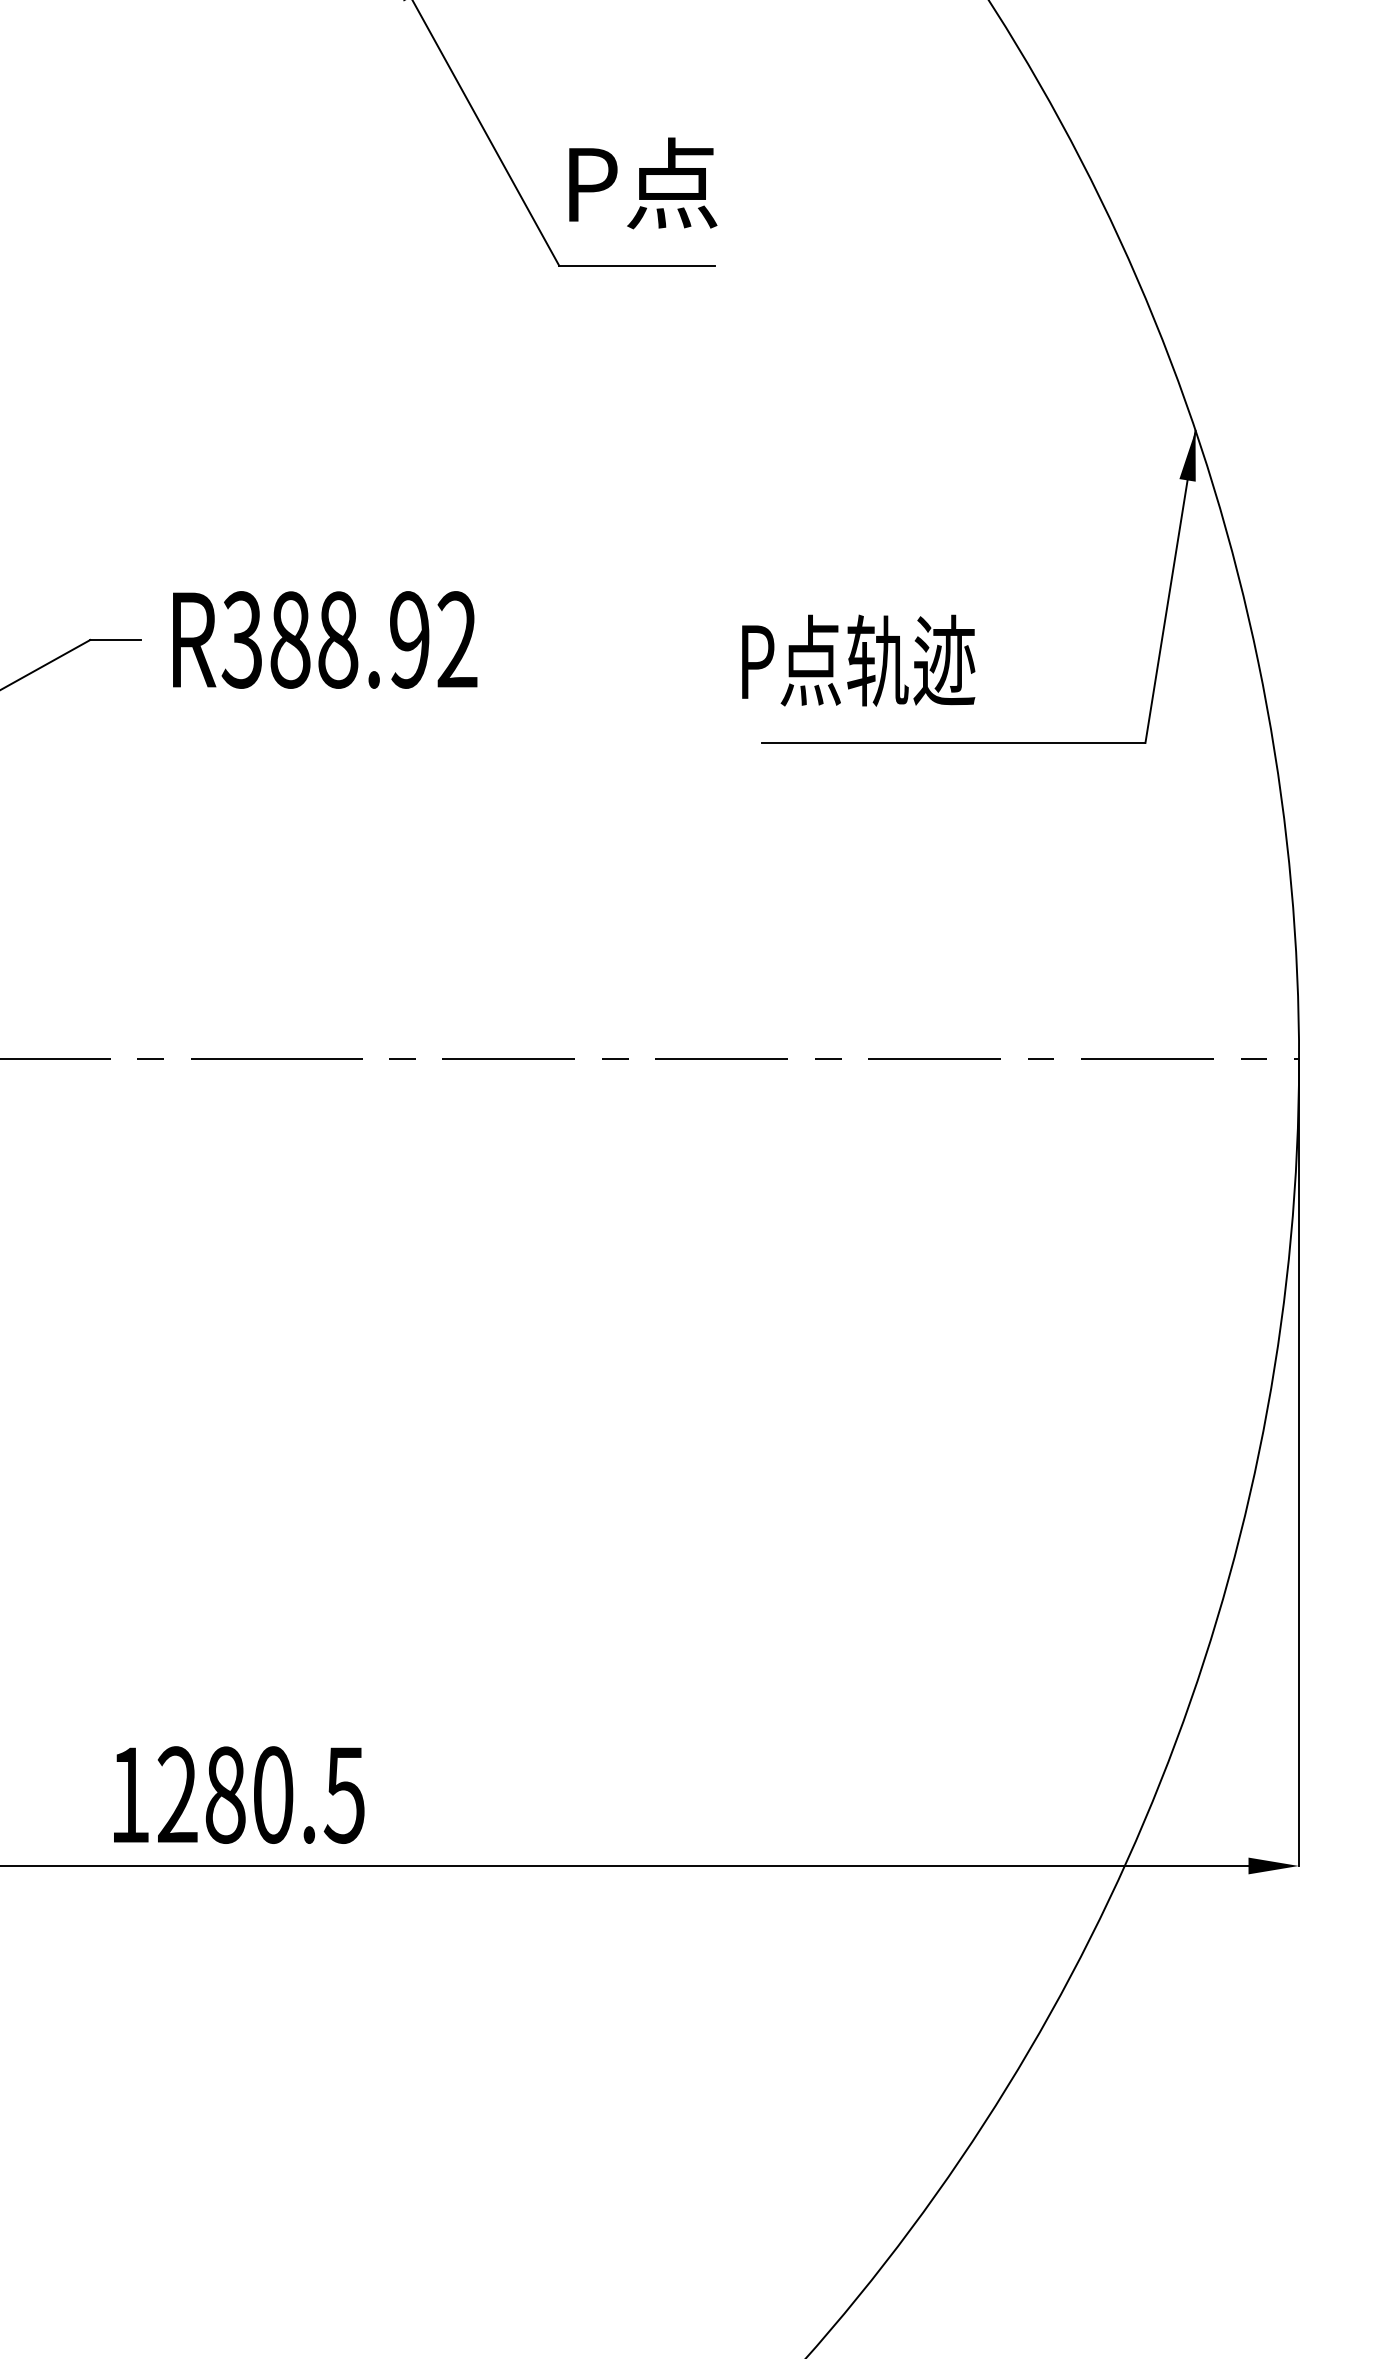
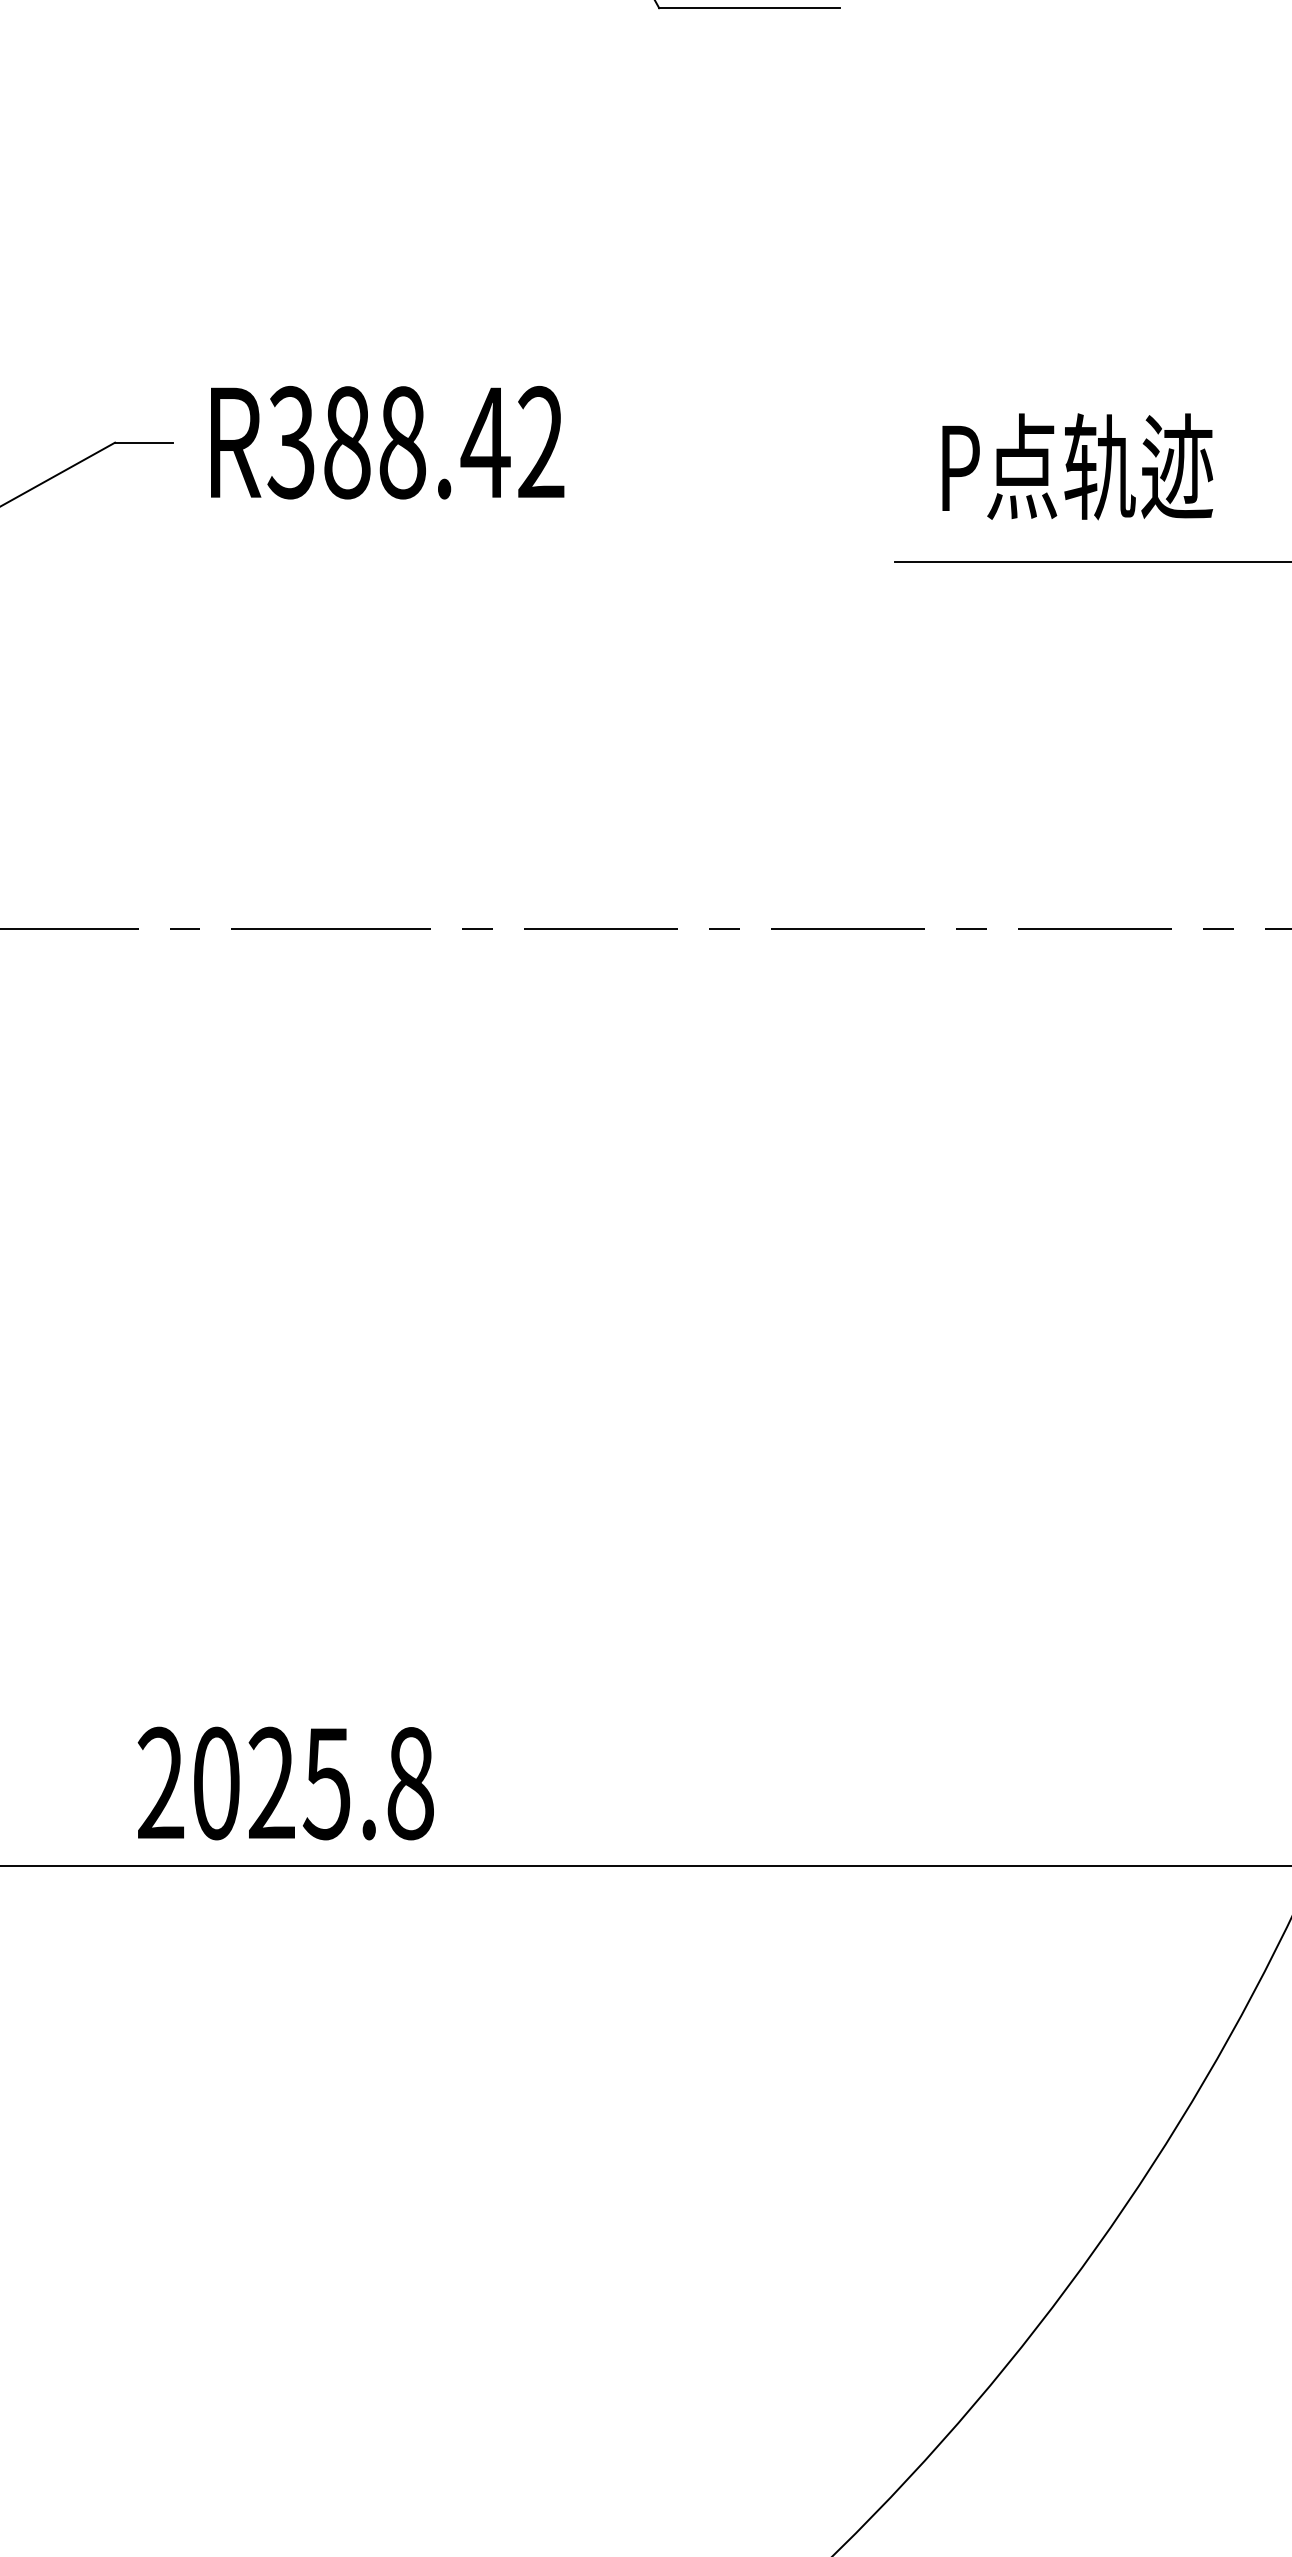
text: (409, 639) -> (485, 442), R388.92 -> R388.42
text: (858, 660) -> (1077, 466), moved
text: (237, 1794) -> (285, 1782), 1280.5 -> 2025.8

